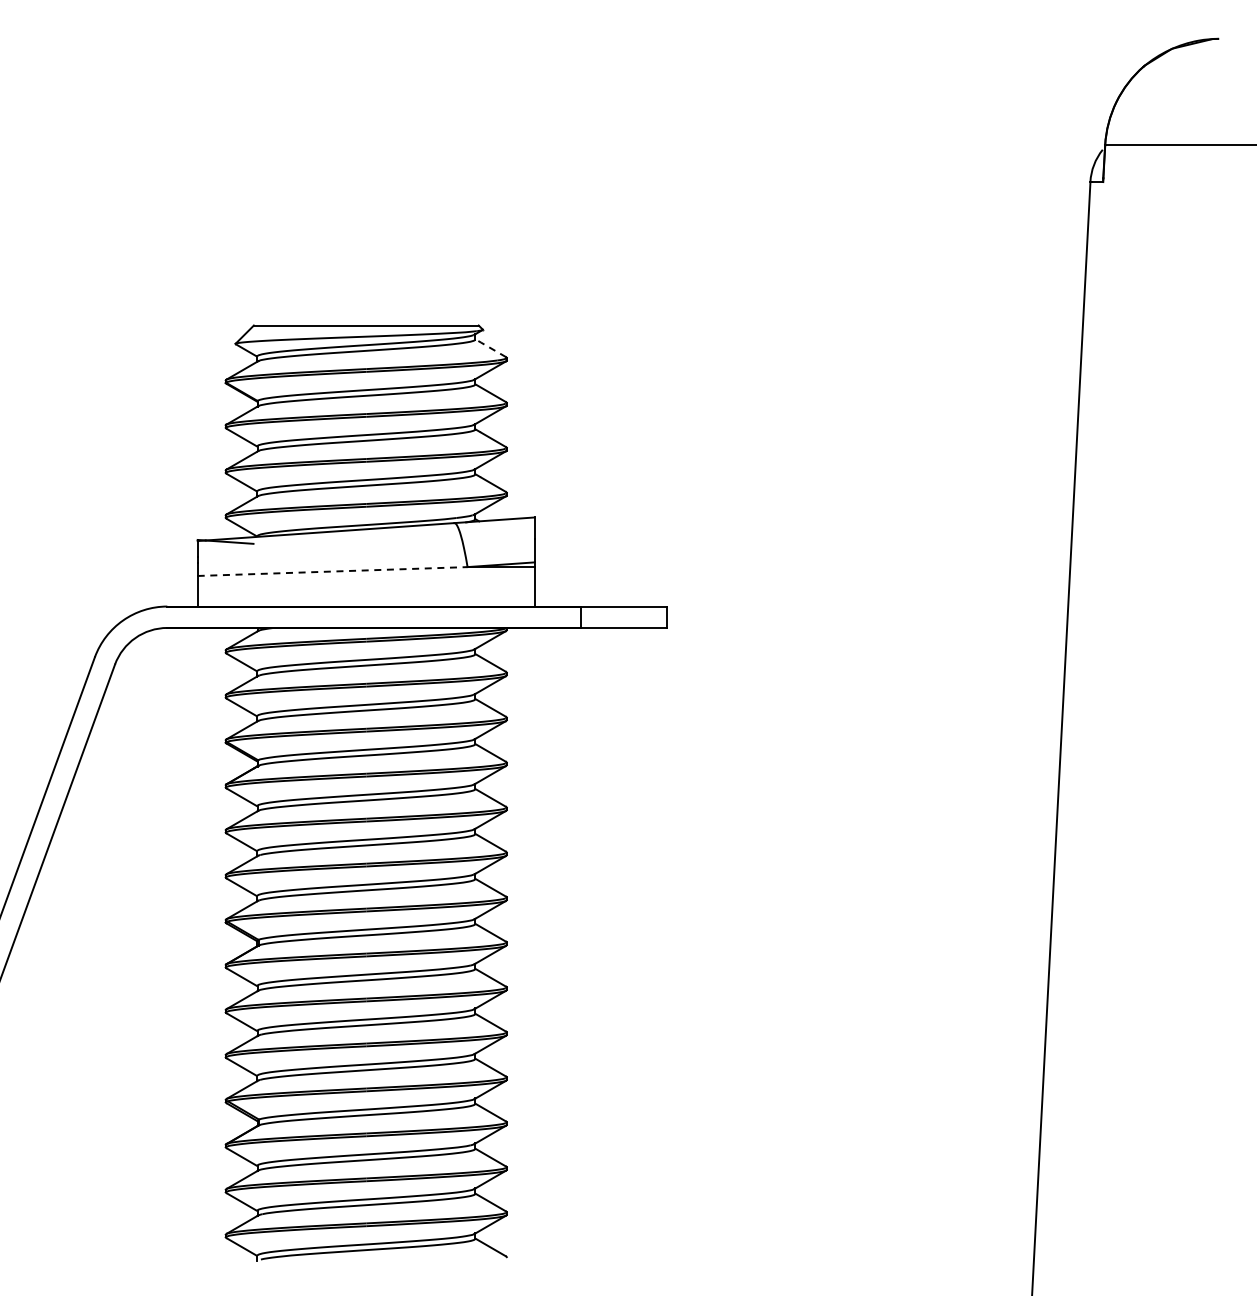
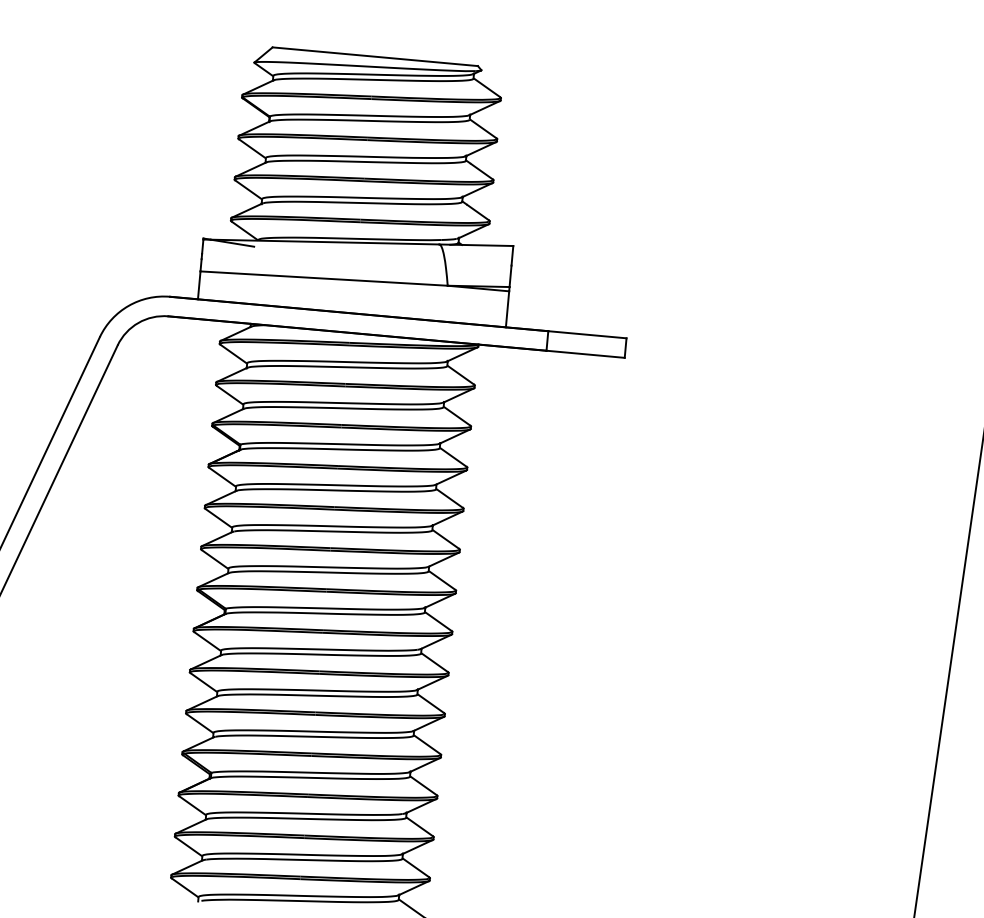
line: (490, 347) -> (486, 87), dashed -> solid
line: (333, 571) -> (324, 278), dashed -> solid

